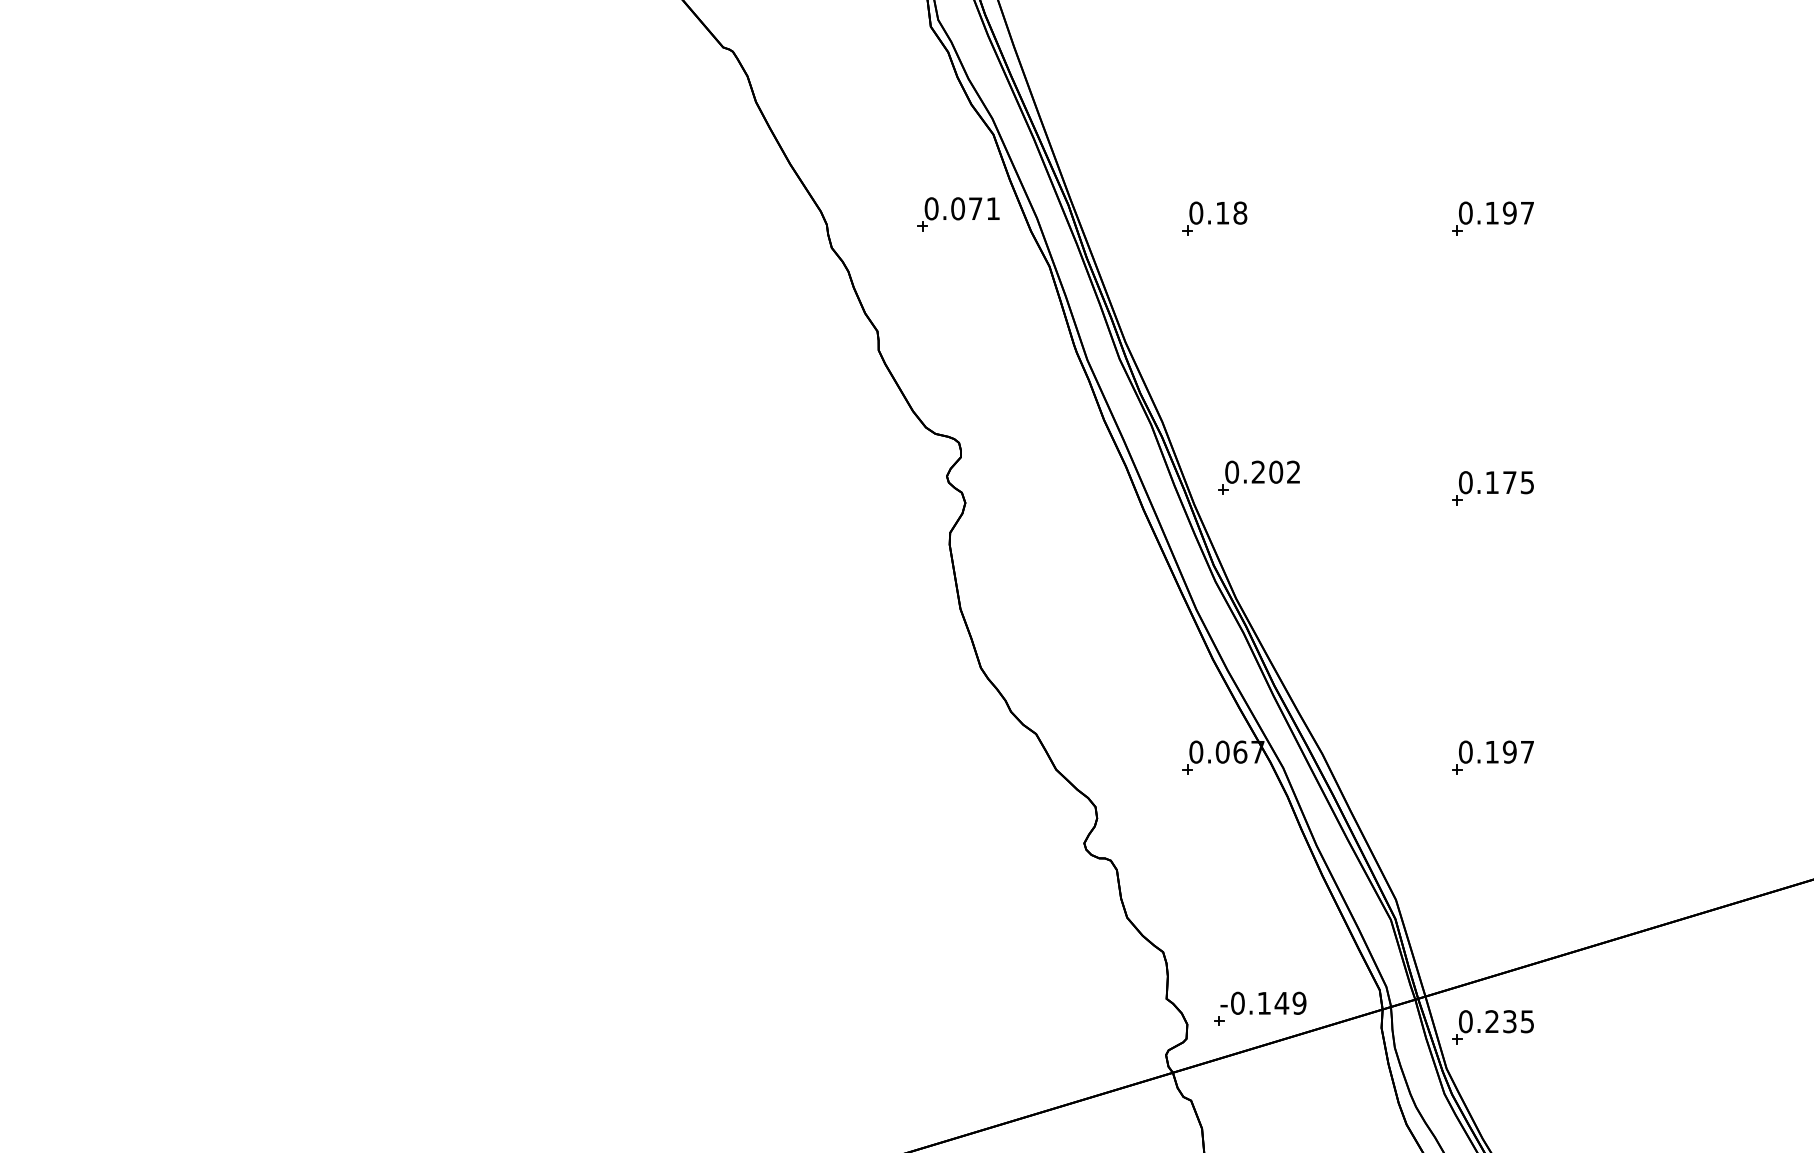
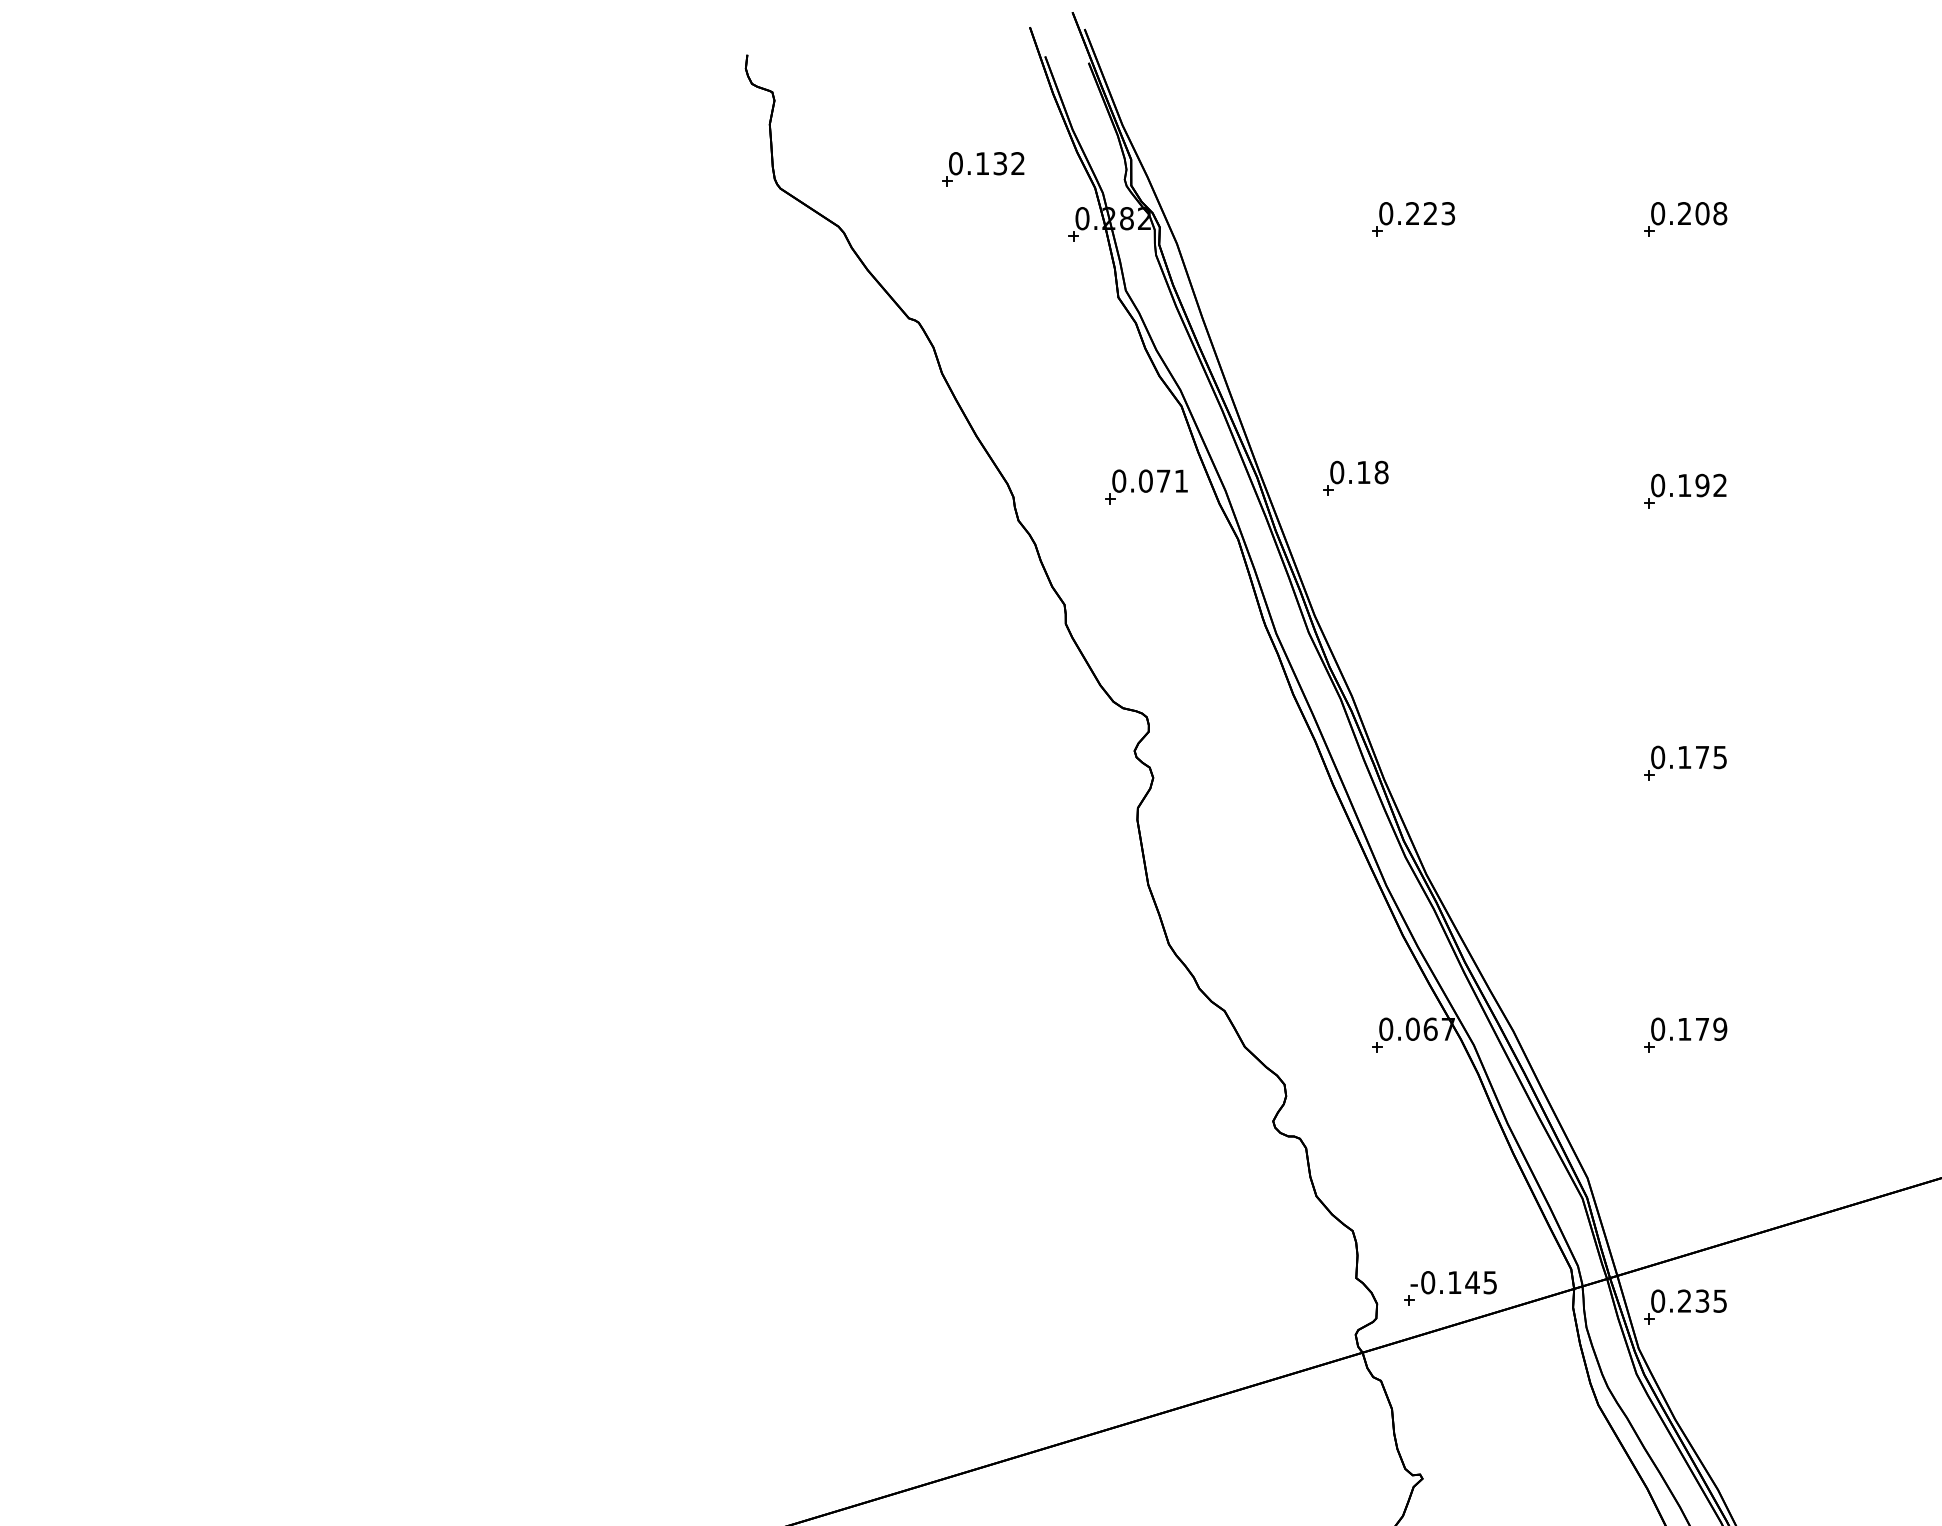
text: (1526, 212) -> (1719, 484), 0.197 -> 0.192
part: (1214, 218) -> (1355, 477), moved
part: (1259, 477) -> (1449, 752), removed
text: (1518, 751) -> (1711, 1028), 0.197 -> 0.179
text: (1299, 1003) -> (1490, 1282), -0.149 -> -0.145

